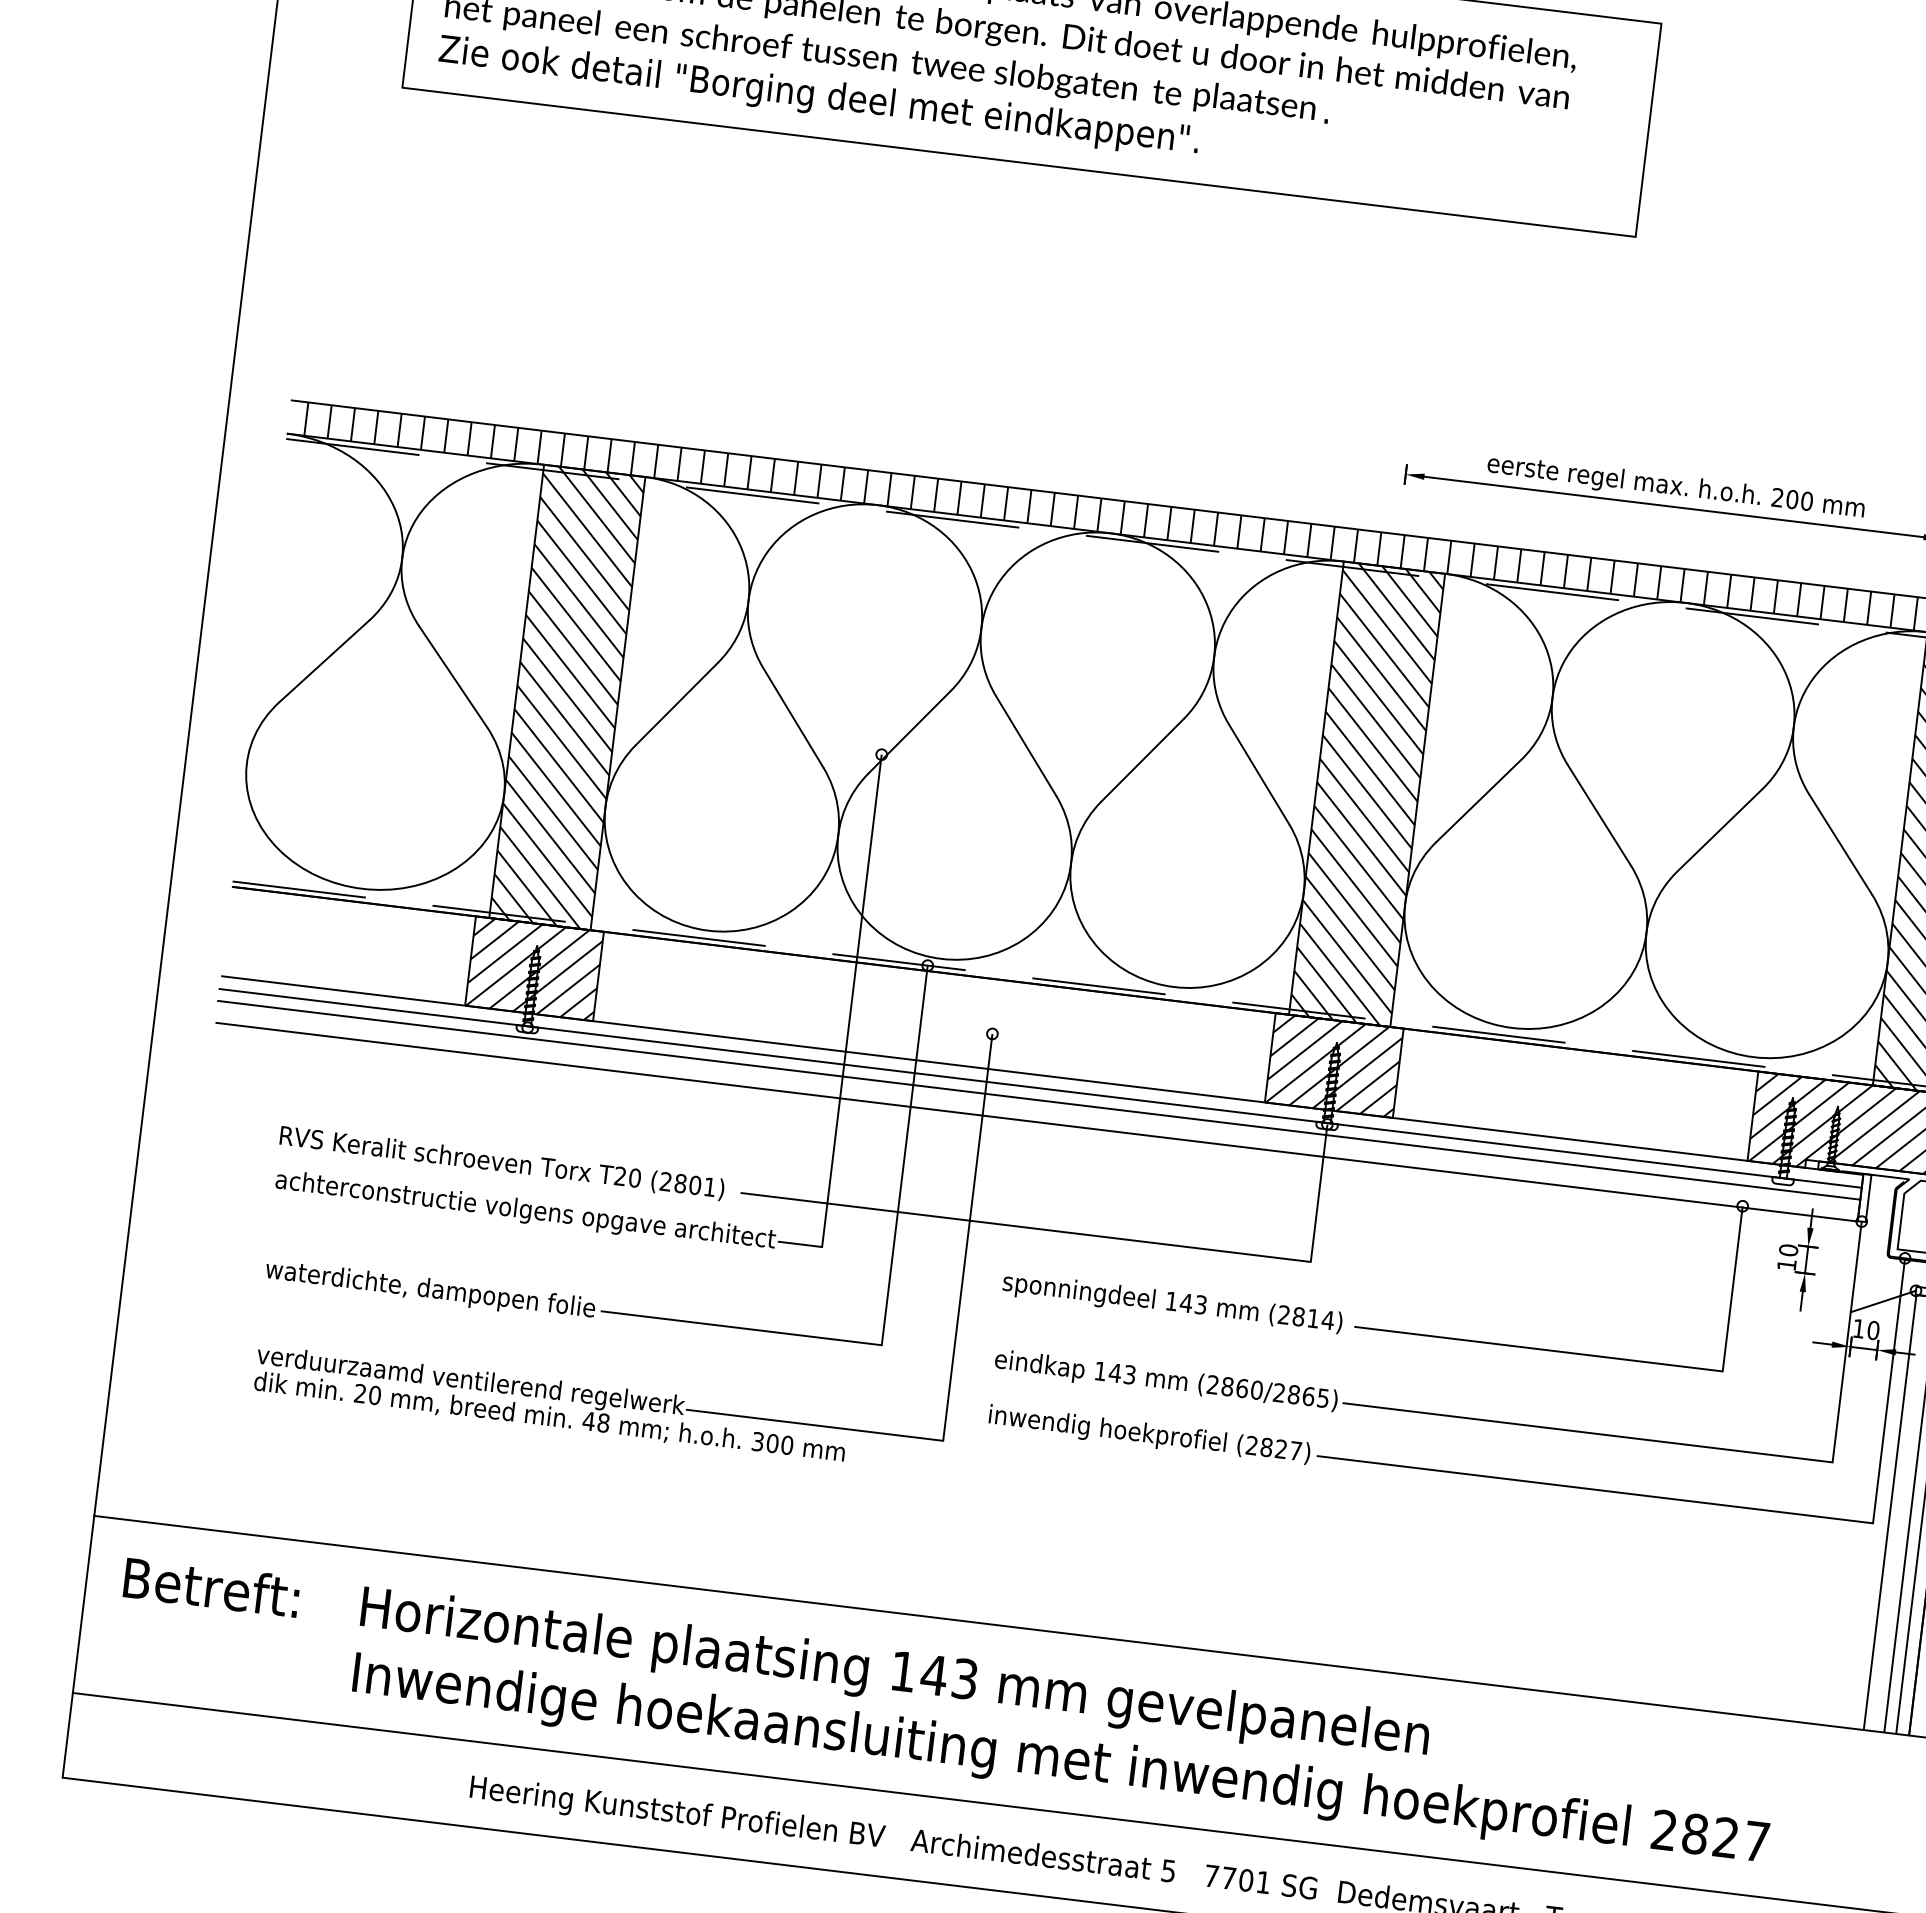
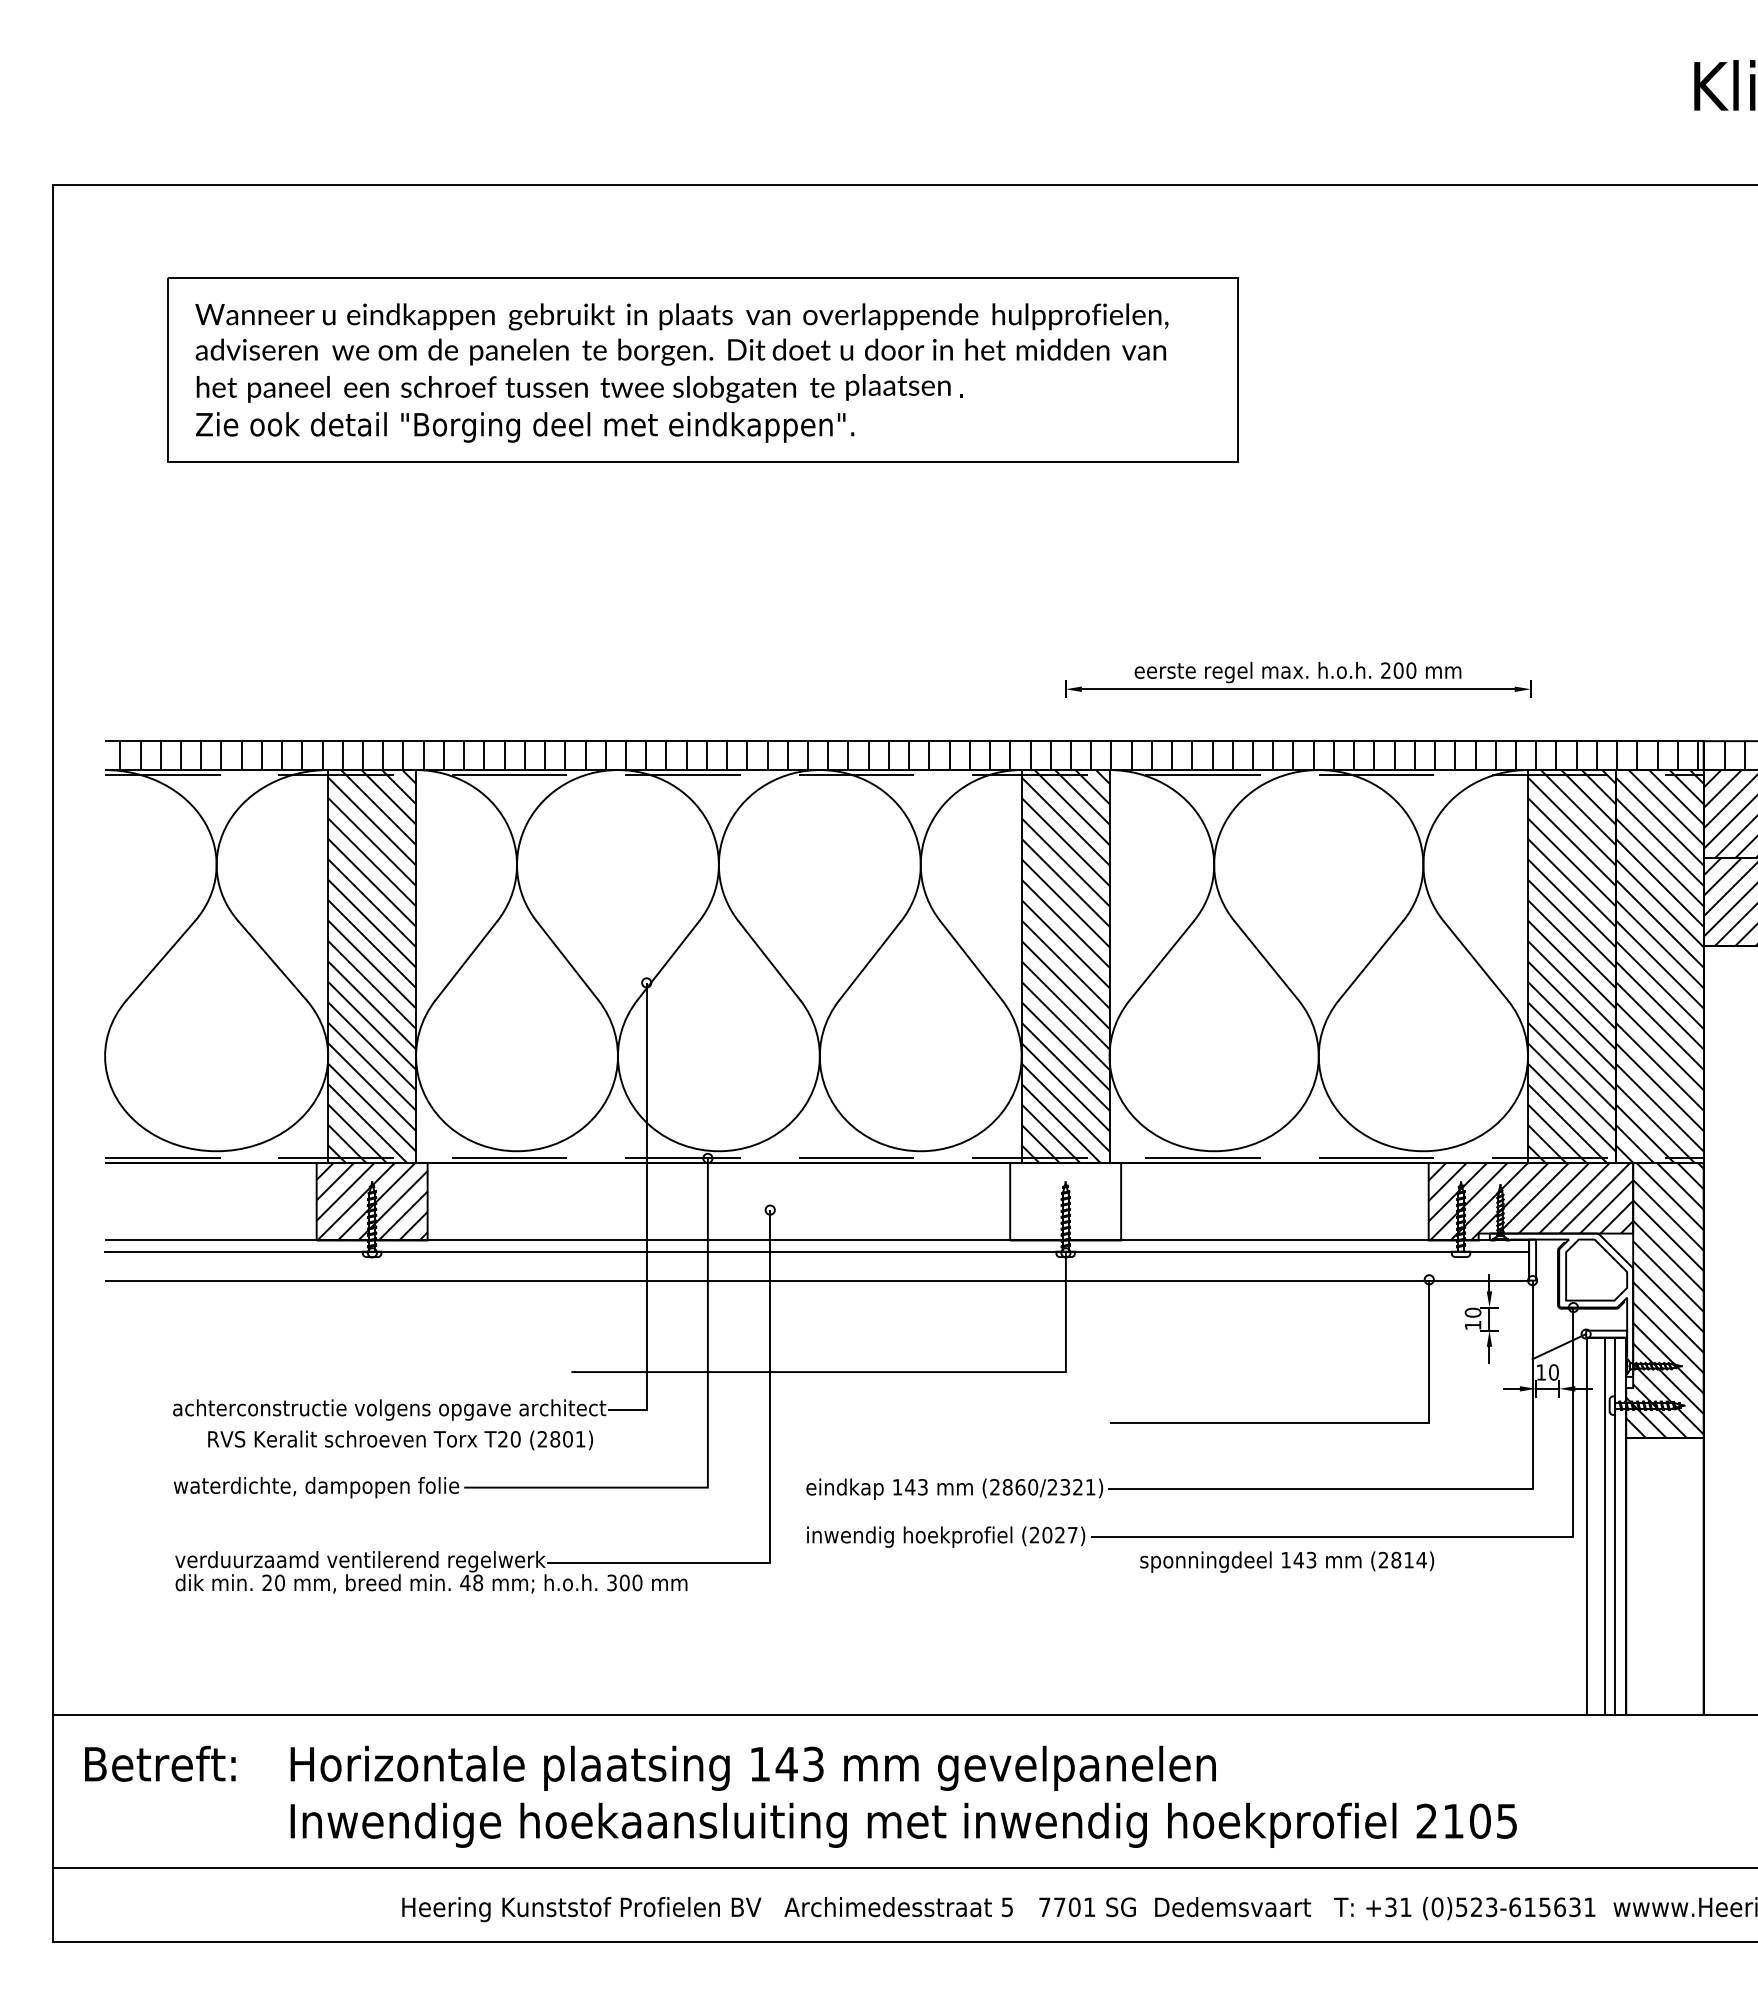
hatch: (1334, 1065) -> (1065, 1201), removed
line: (1039, 1100) -> (817, 1262), removed
text: (502, 1163) -> (400, 1440), moved
text: (1173, 1303) -> (1287, 1561), moved
text: (1308, 1396) -> (1077, 1487), (2860/2865) -> (2860/2321)
text: (1266, 1447) -> (1047, 1535), (2827) -> (2027)
text: (1725, 1836) -> (1479, 1820), 2827 -> 2105

